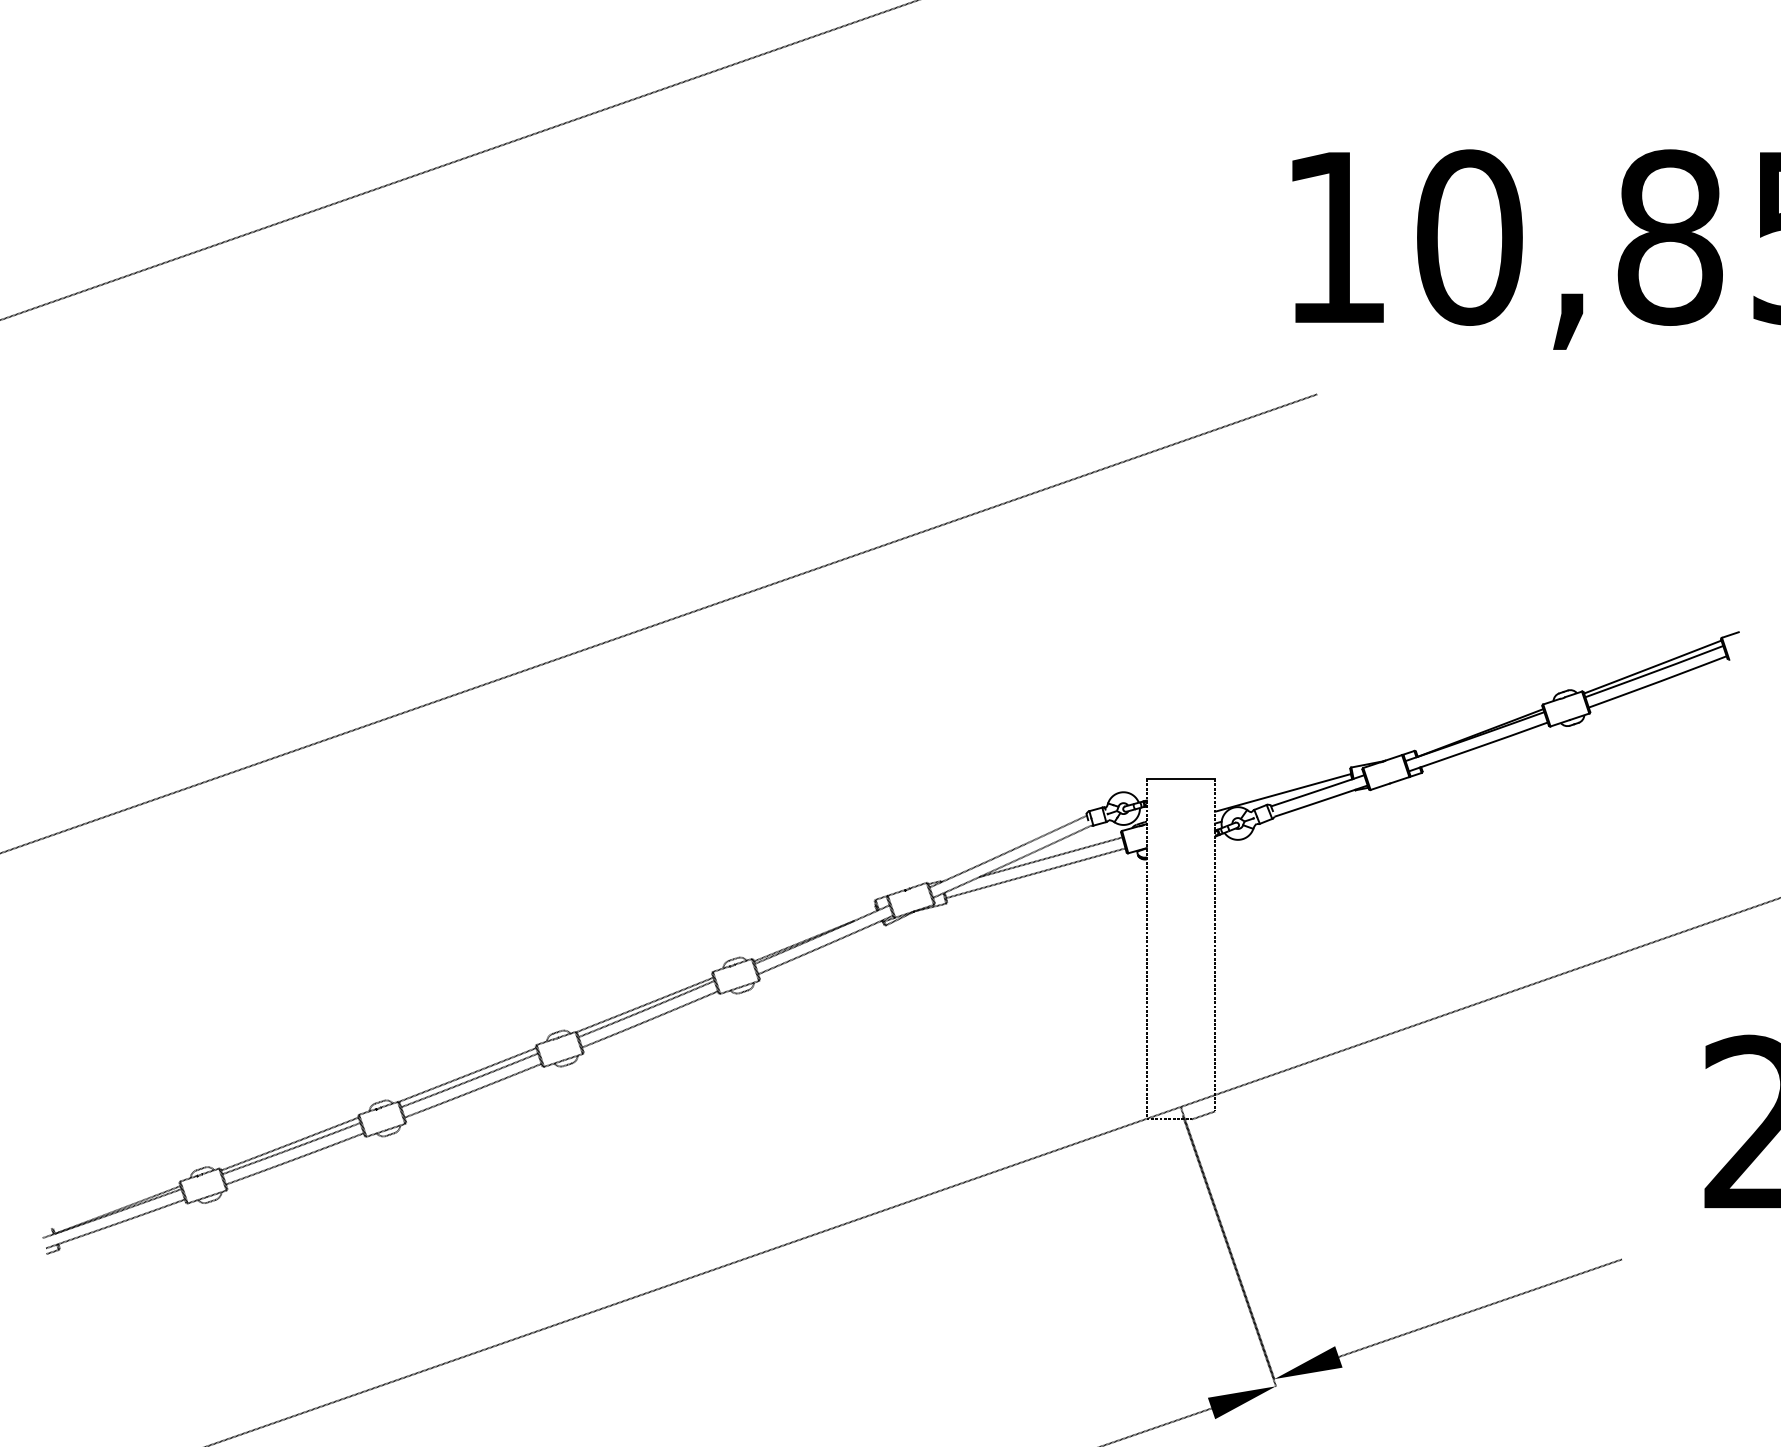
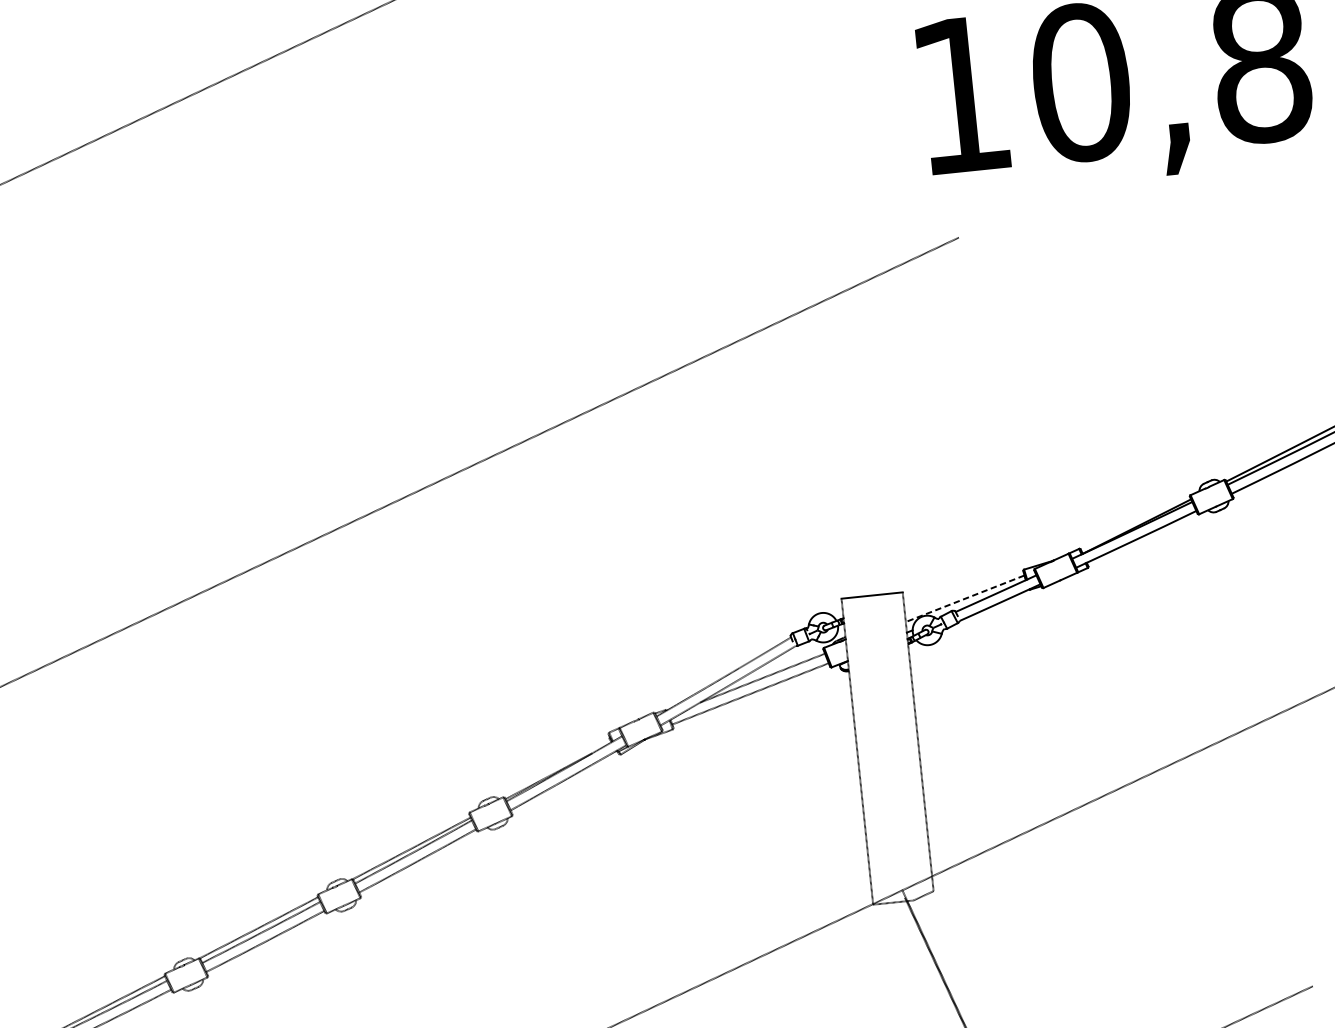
line: (1283, 792) -> (965, 598), solid -> dashed

